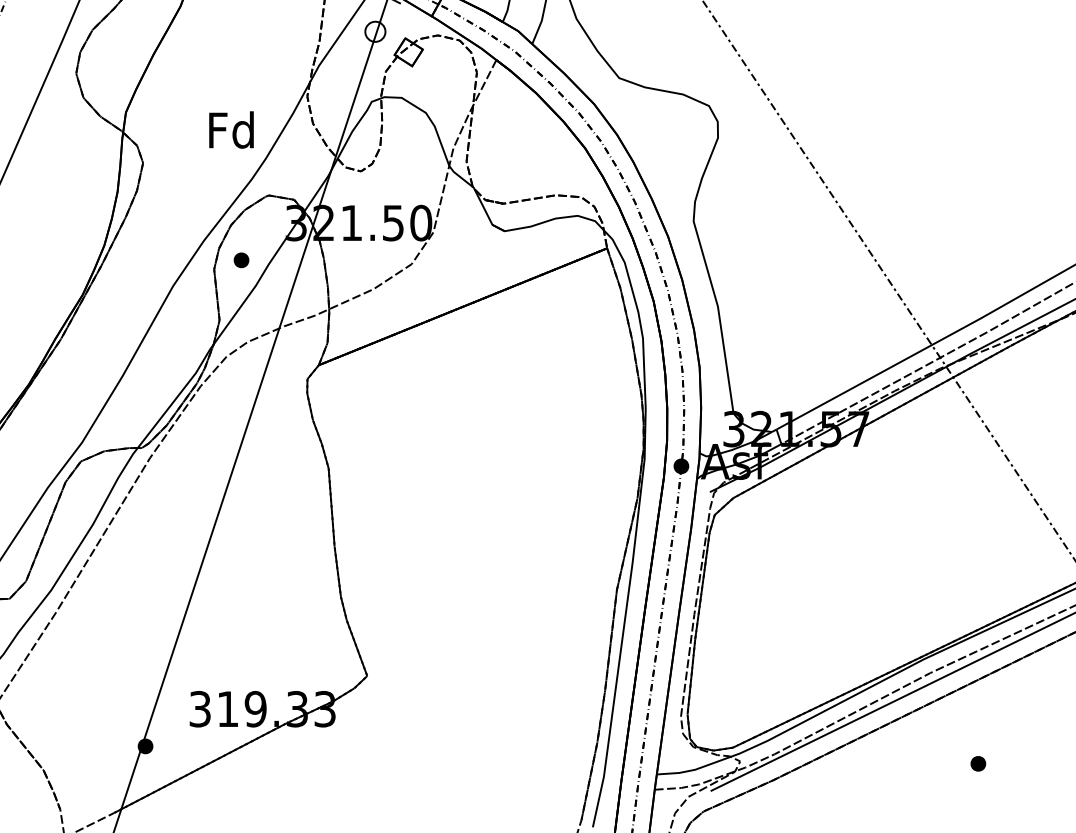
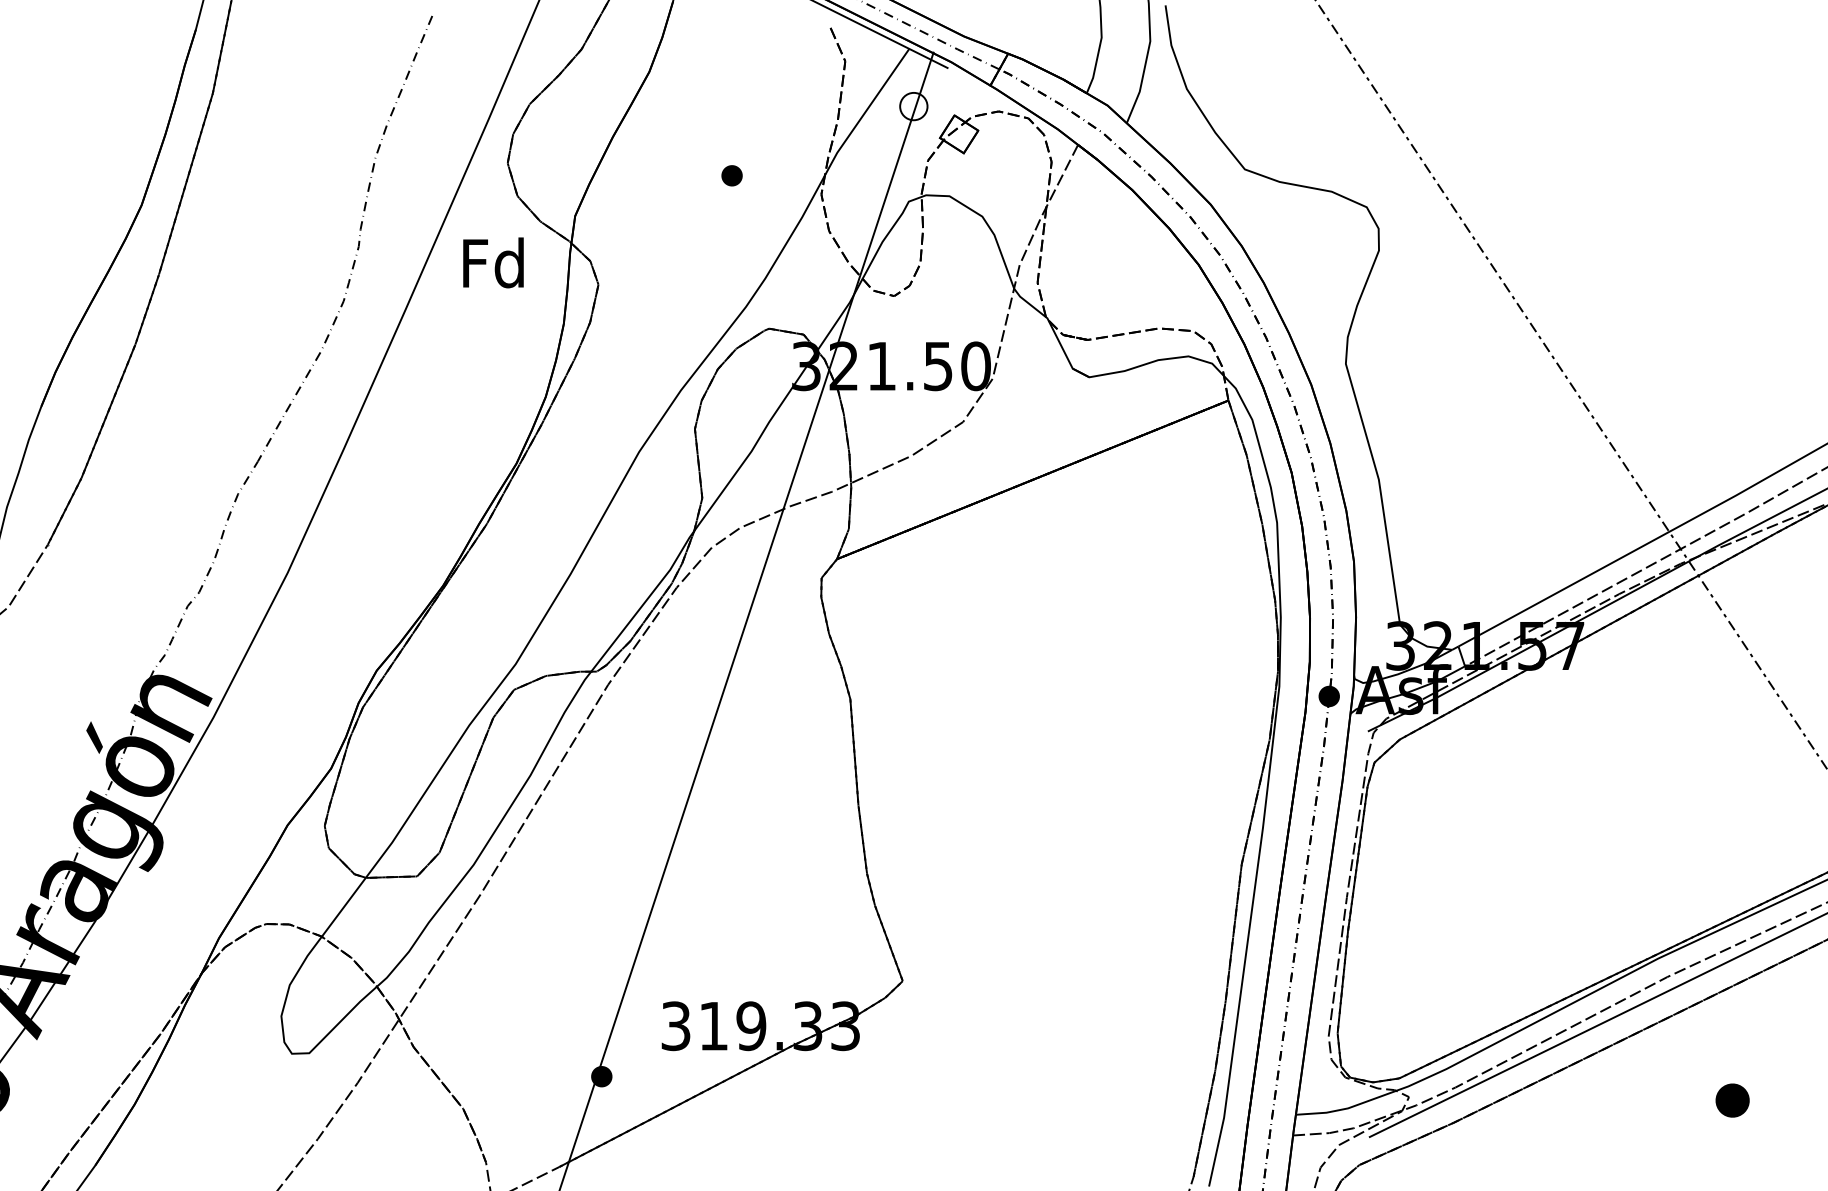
text: (231, 129) -> (493, 262), moved
part: (241, 260) -> (731, 175), moved
part: (977, 763) -> (1731, 1099), size x1.6

